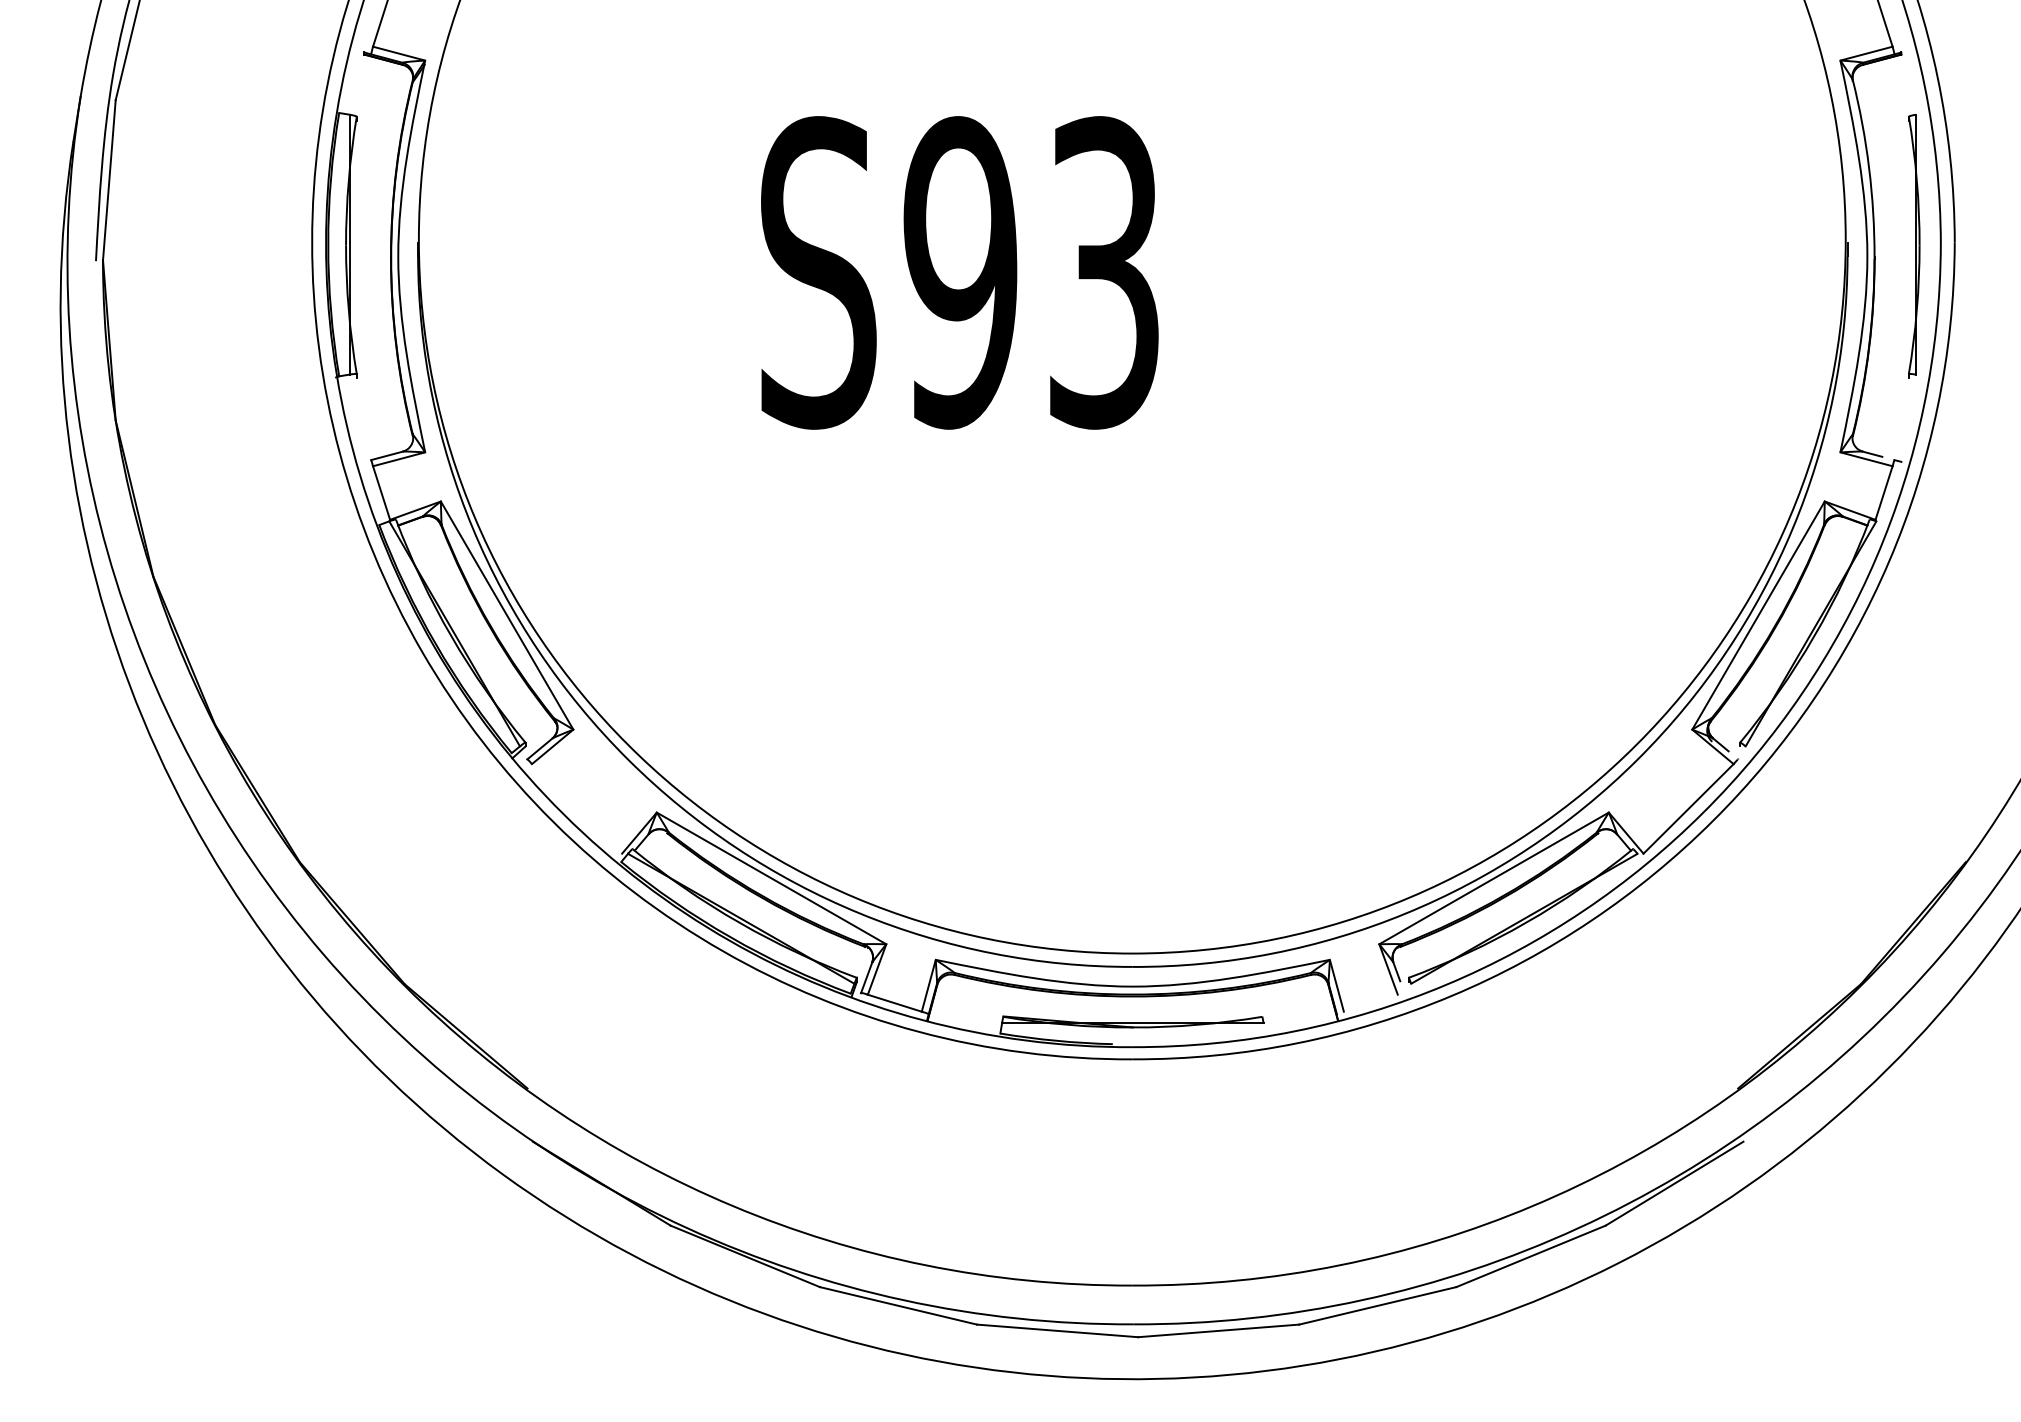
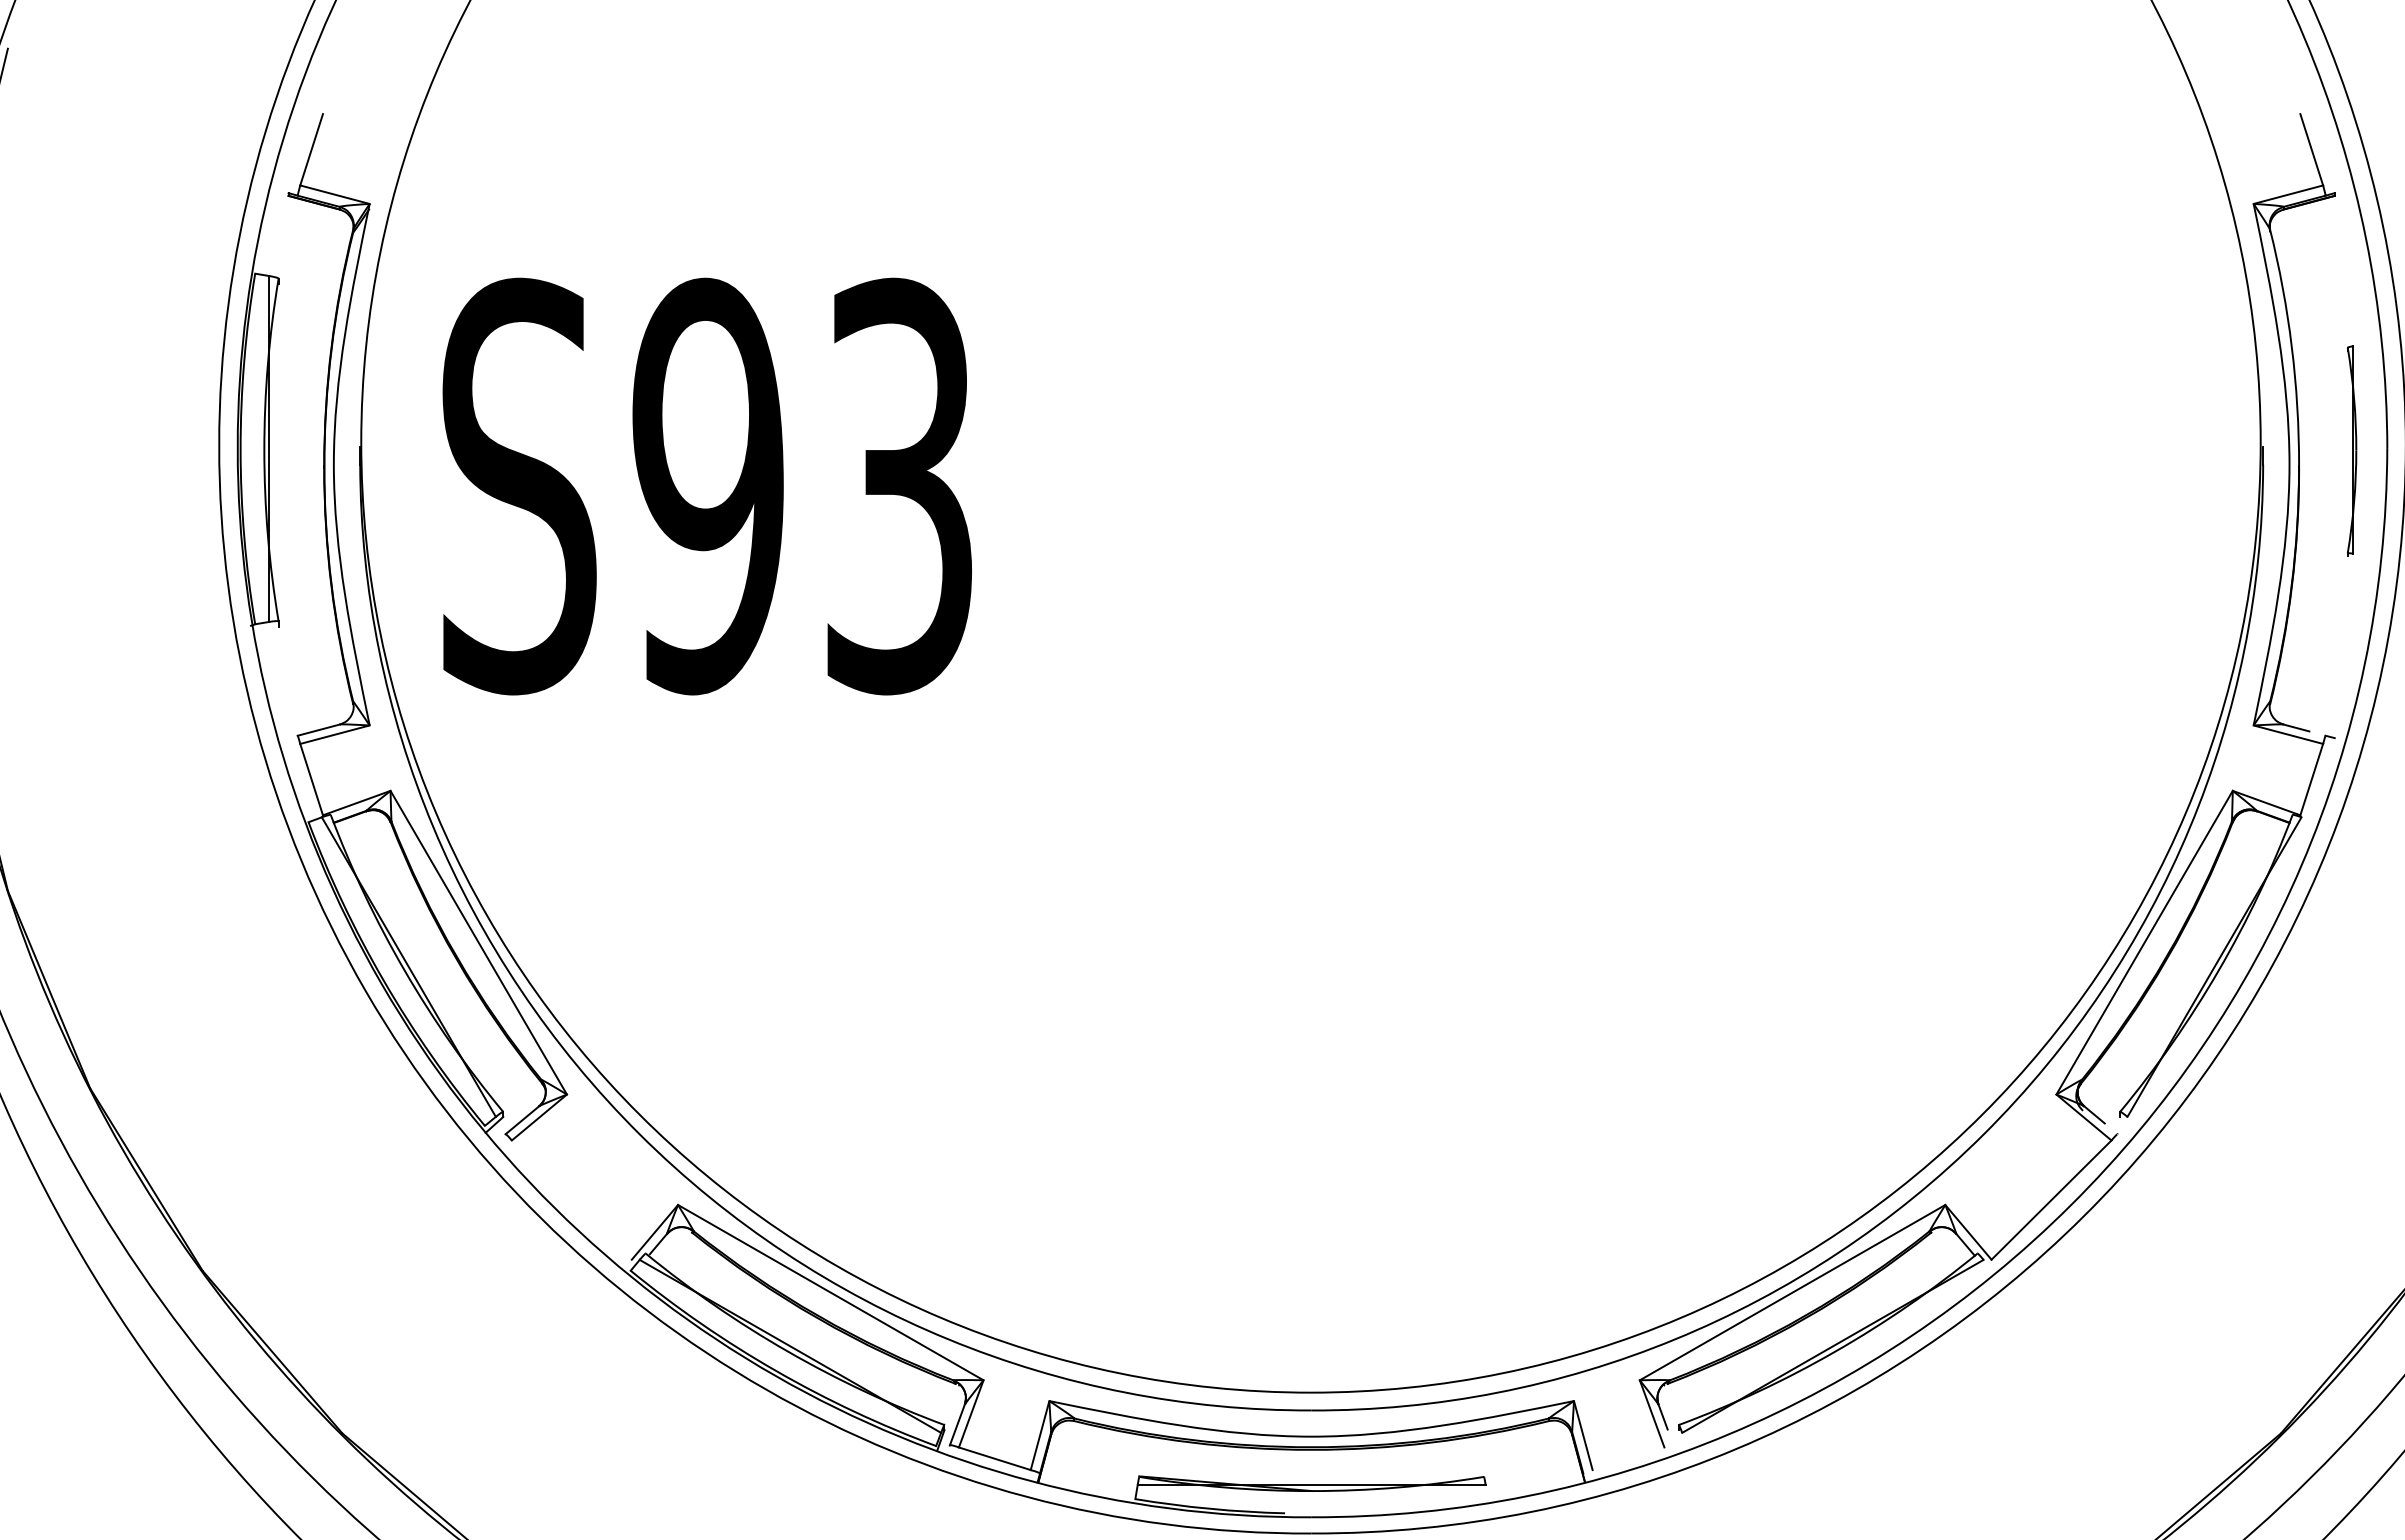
part: (1914, 246) -> (2352, 451), size x0.6
text: (959, 272) -> (706, 486), moved

